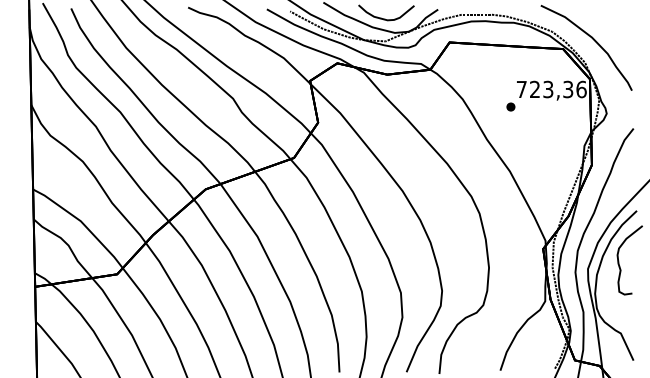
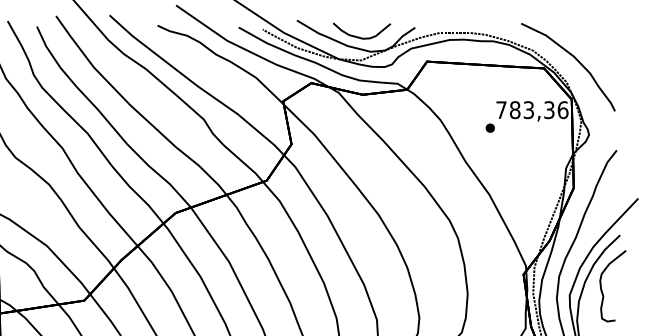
text: (535, 89) -> (515, 110), 723,36 -> 783,36

